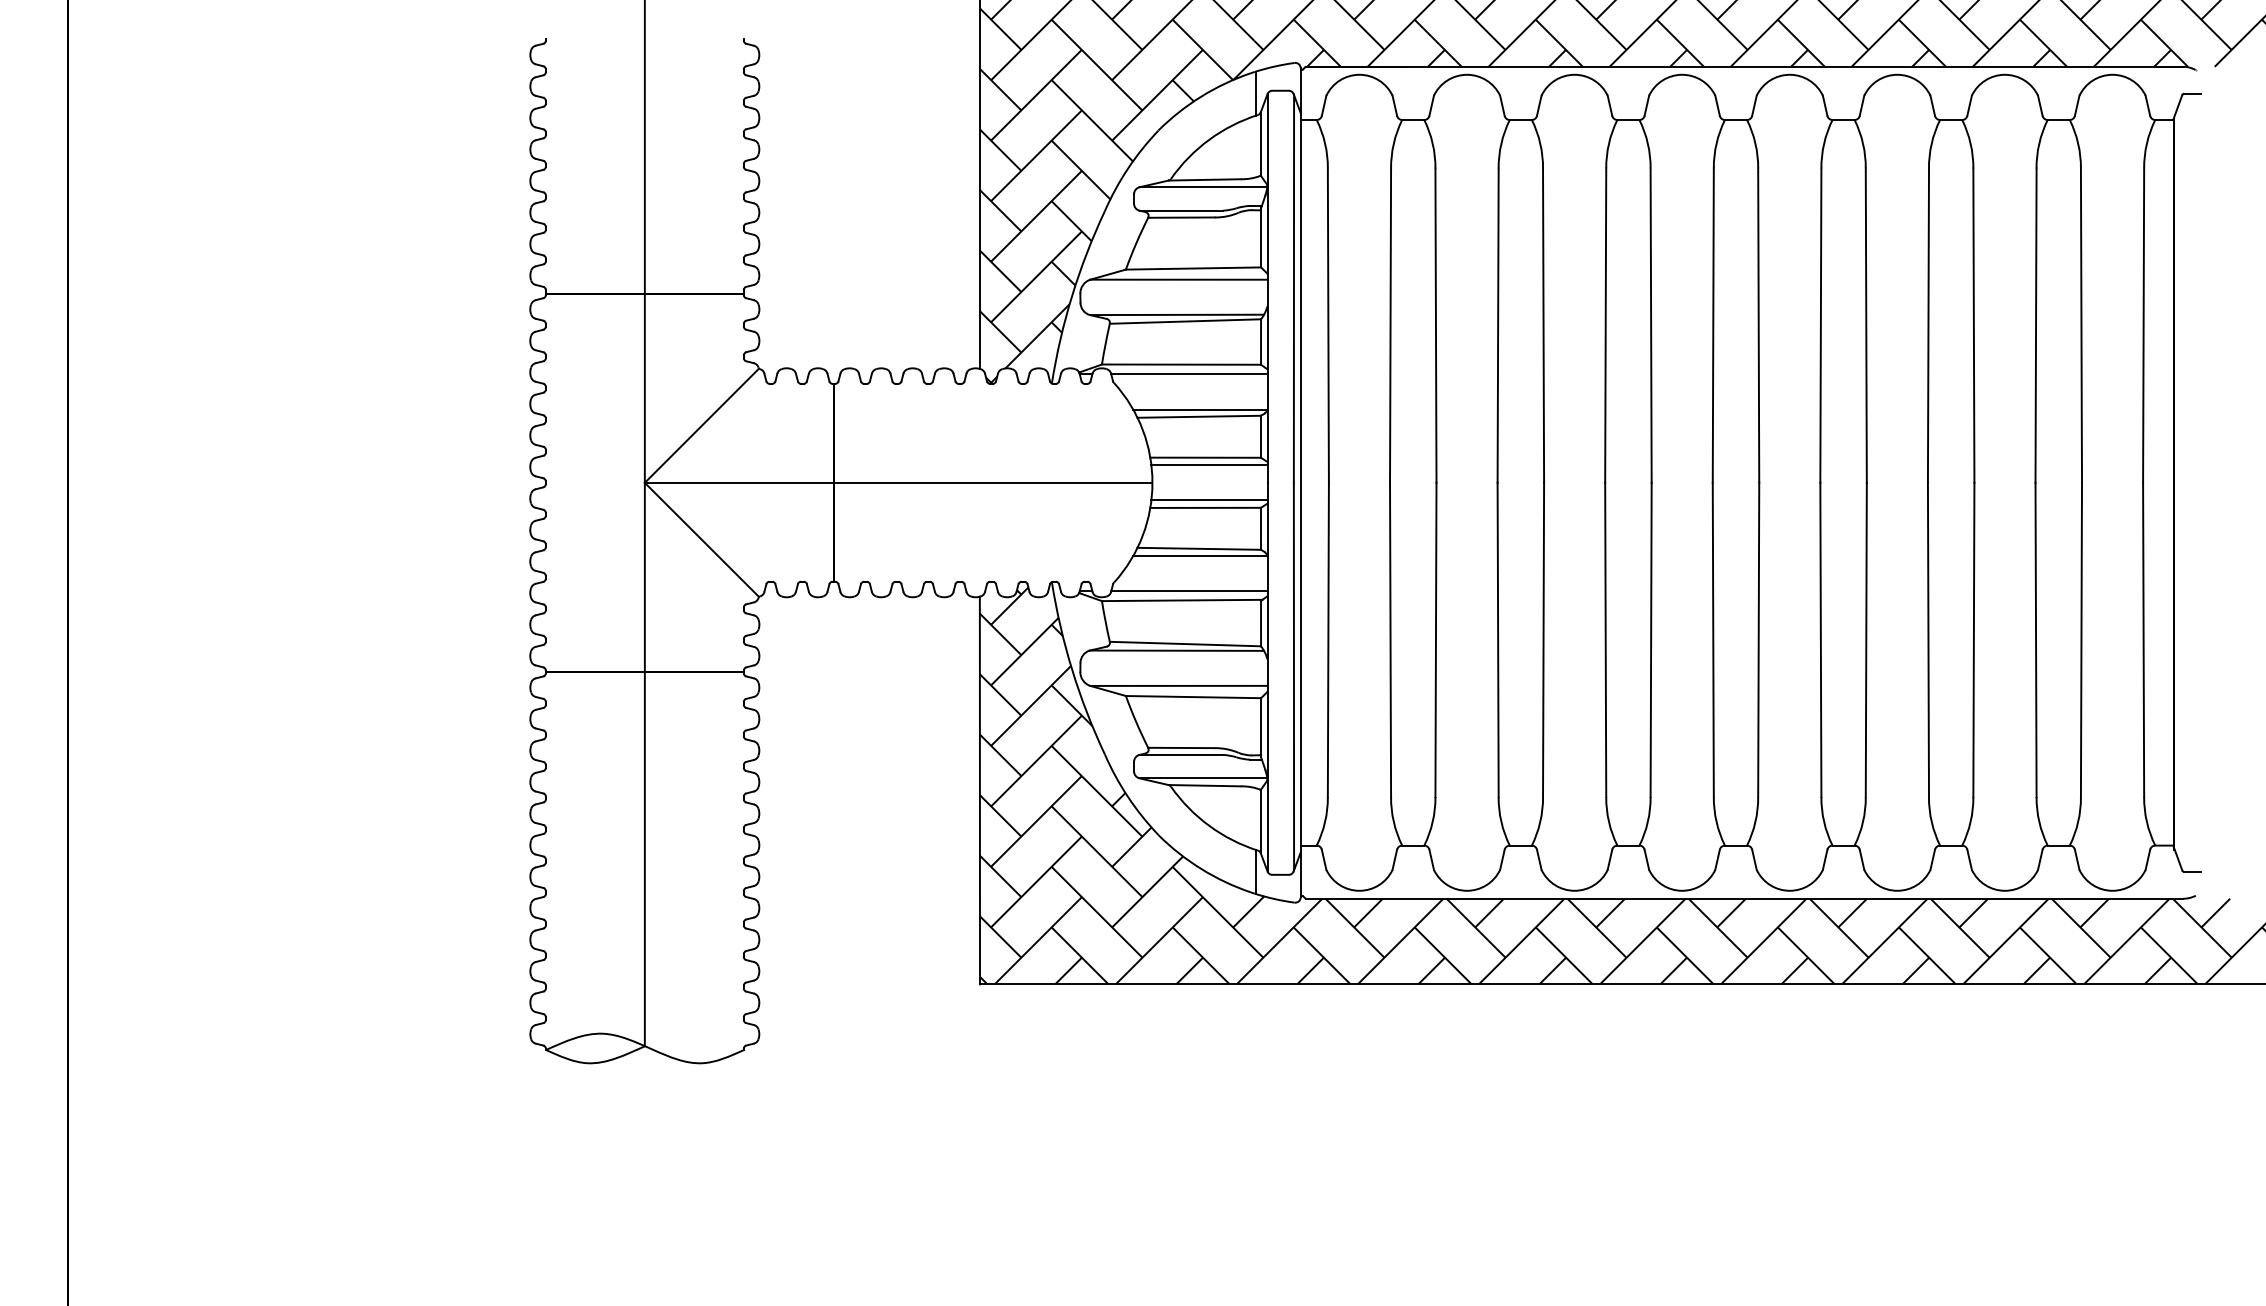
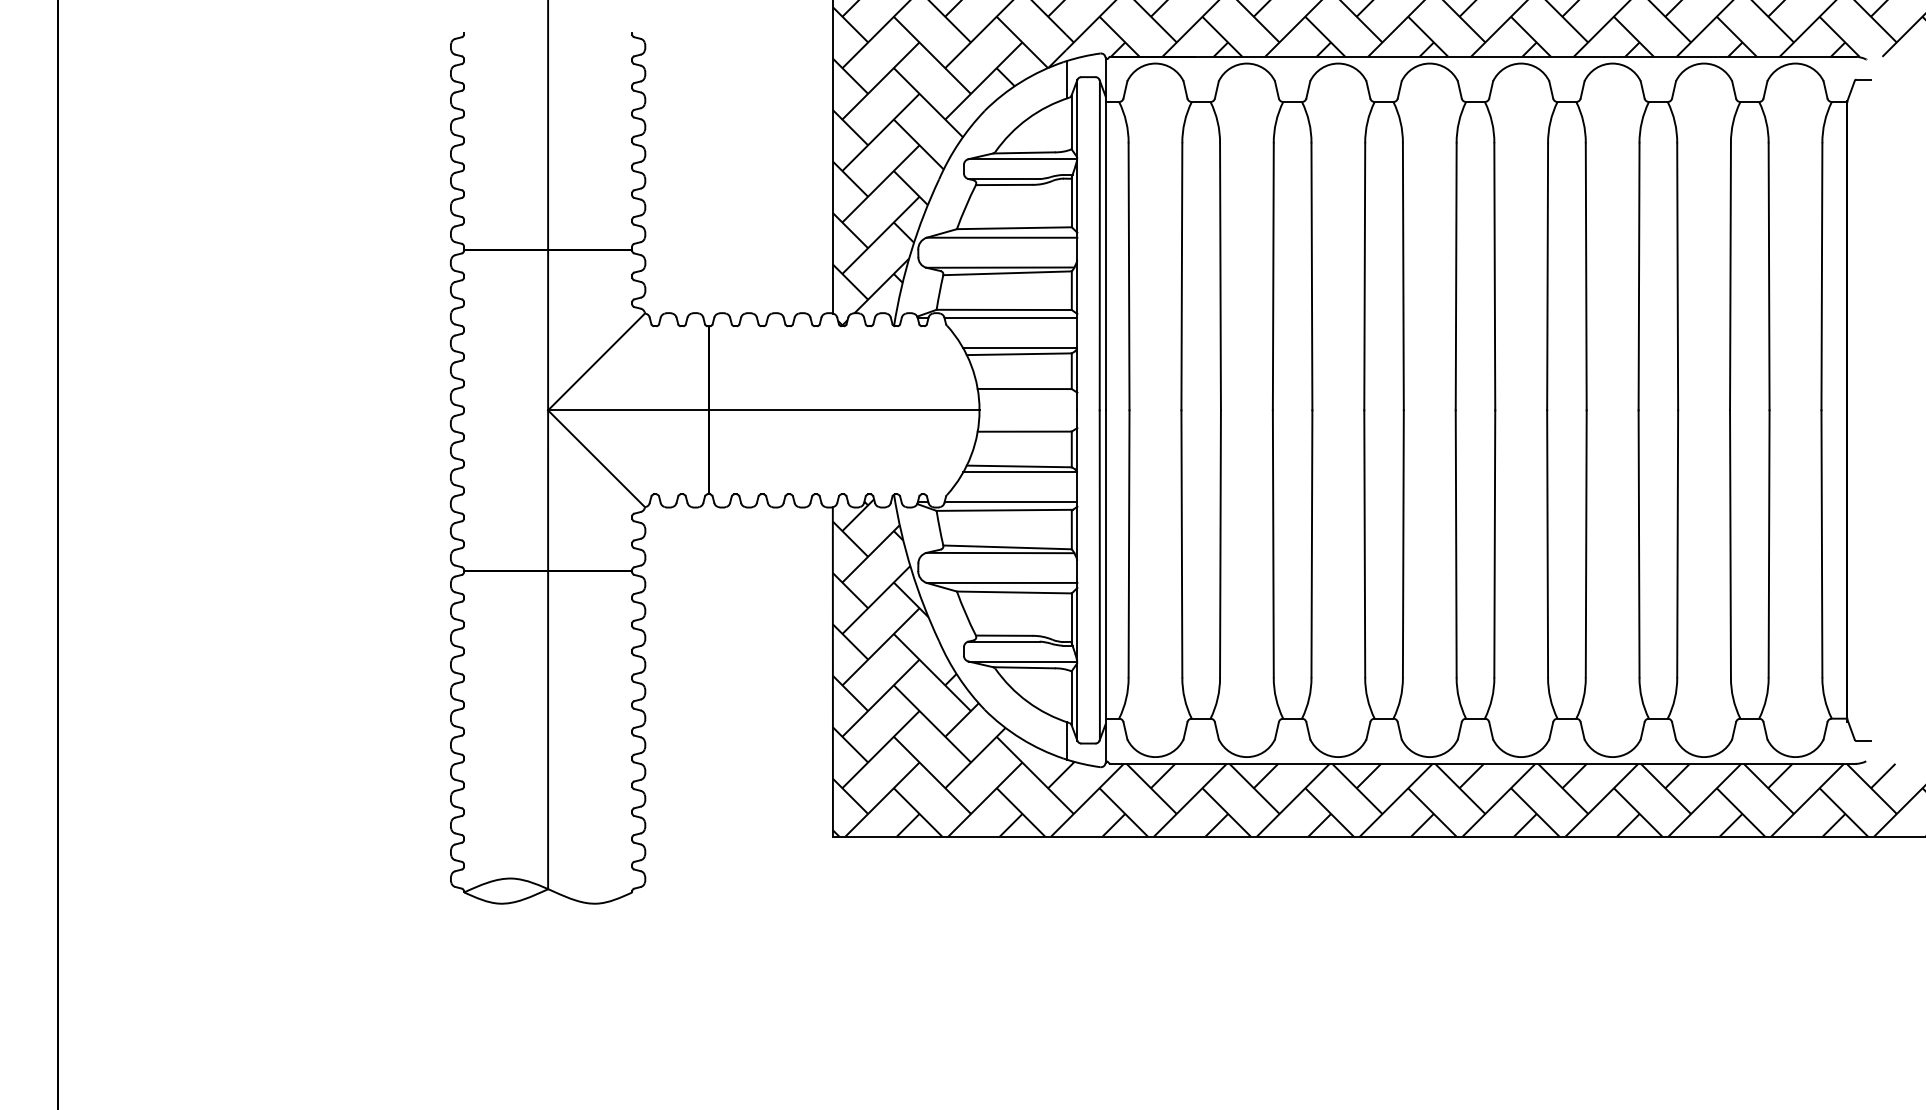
line: (1209, 465) -> (1028, 395), removed
line: (1209, 500) -> (1028, 425), removed

